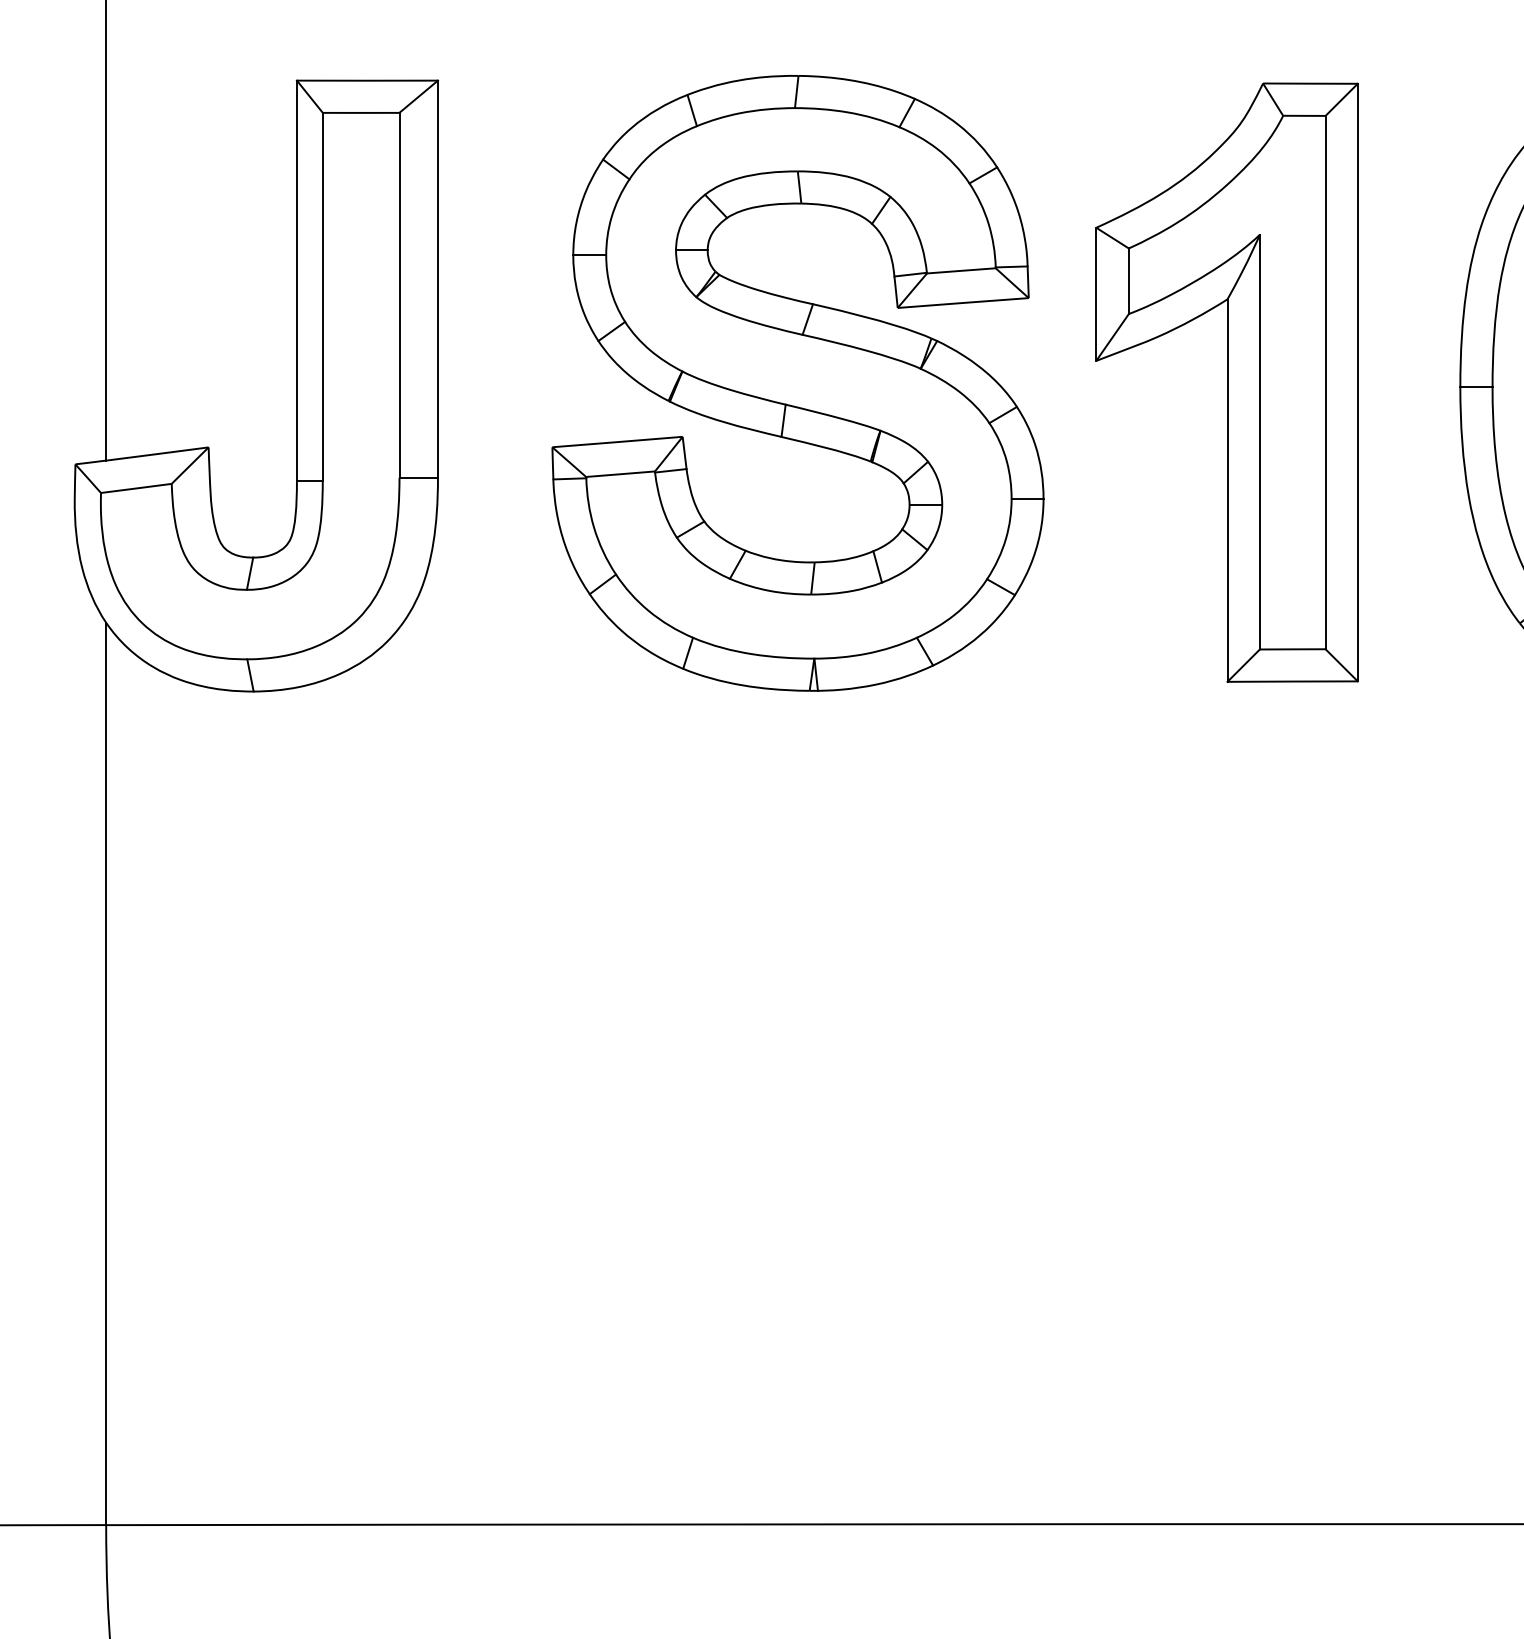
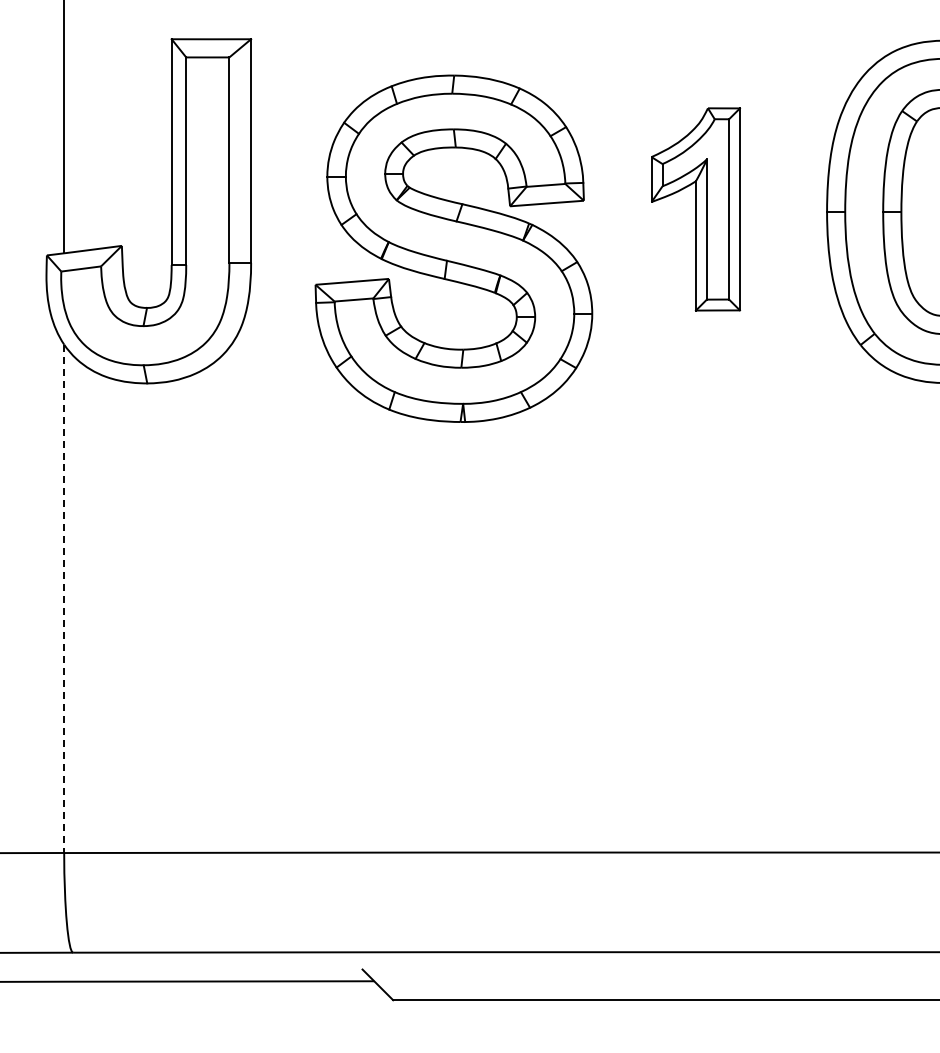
part: (797, 382) -> (453, 248), moved
part: (1226, 382) -> (695, 209), size x0.6
line: (106, 1075) -> (64, 599), solid -> dashed

